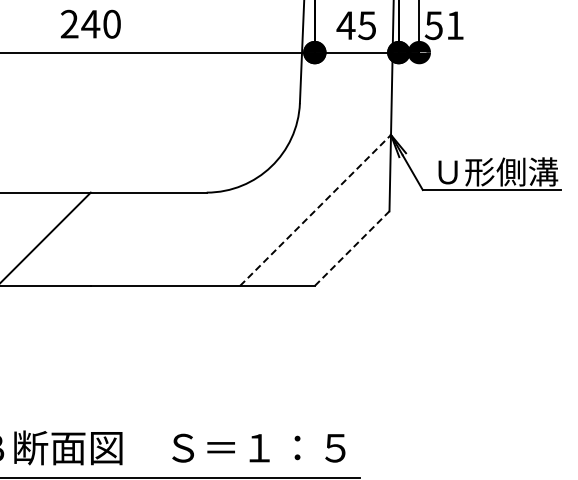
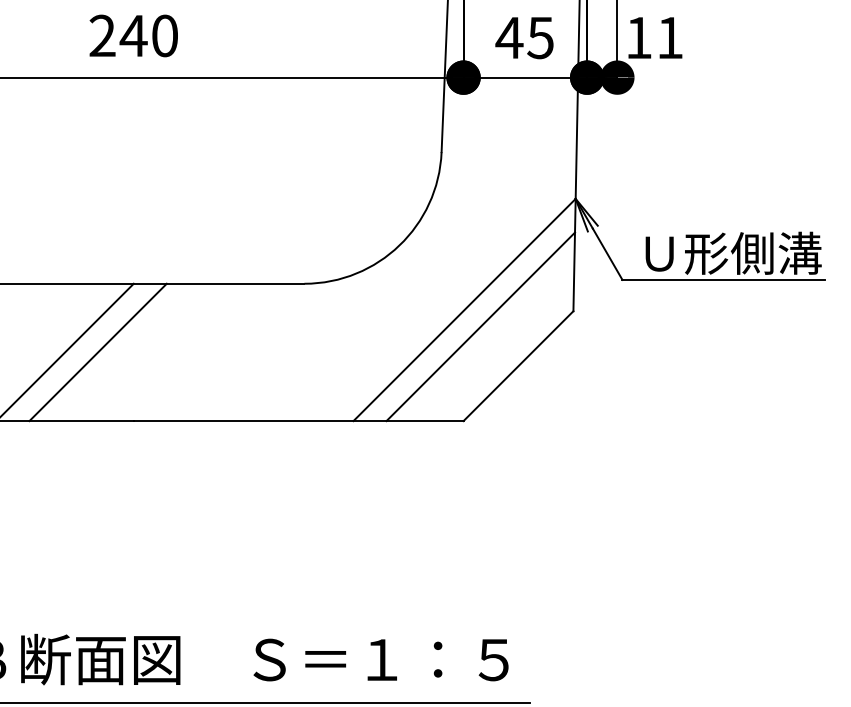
text: (433, 25) -> (638, 37), 51 -> 11
line: (315, 210) -> (464, 310), dashed -> solid
line: (326, 221) -> (480, 326), added
line: (66, 238) -> (97, 351), added
line: (352, 248) -> (518, 366), dashed -> solid

